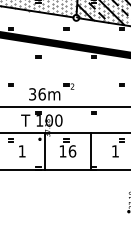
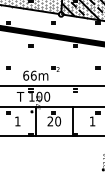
text: (33, 94) -> (26, 75), 36m -> 66m
text: (67, 151) -> (54, 121), 16 -> 20

